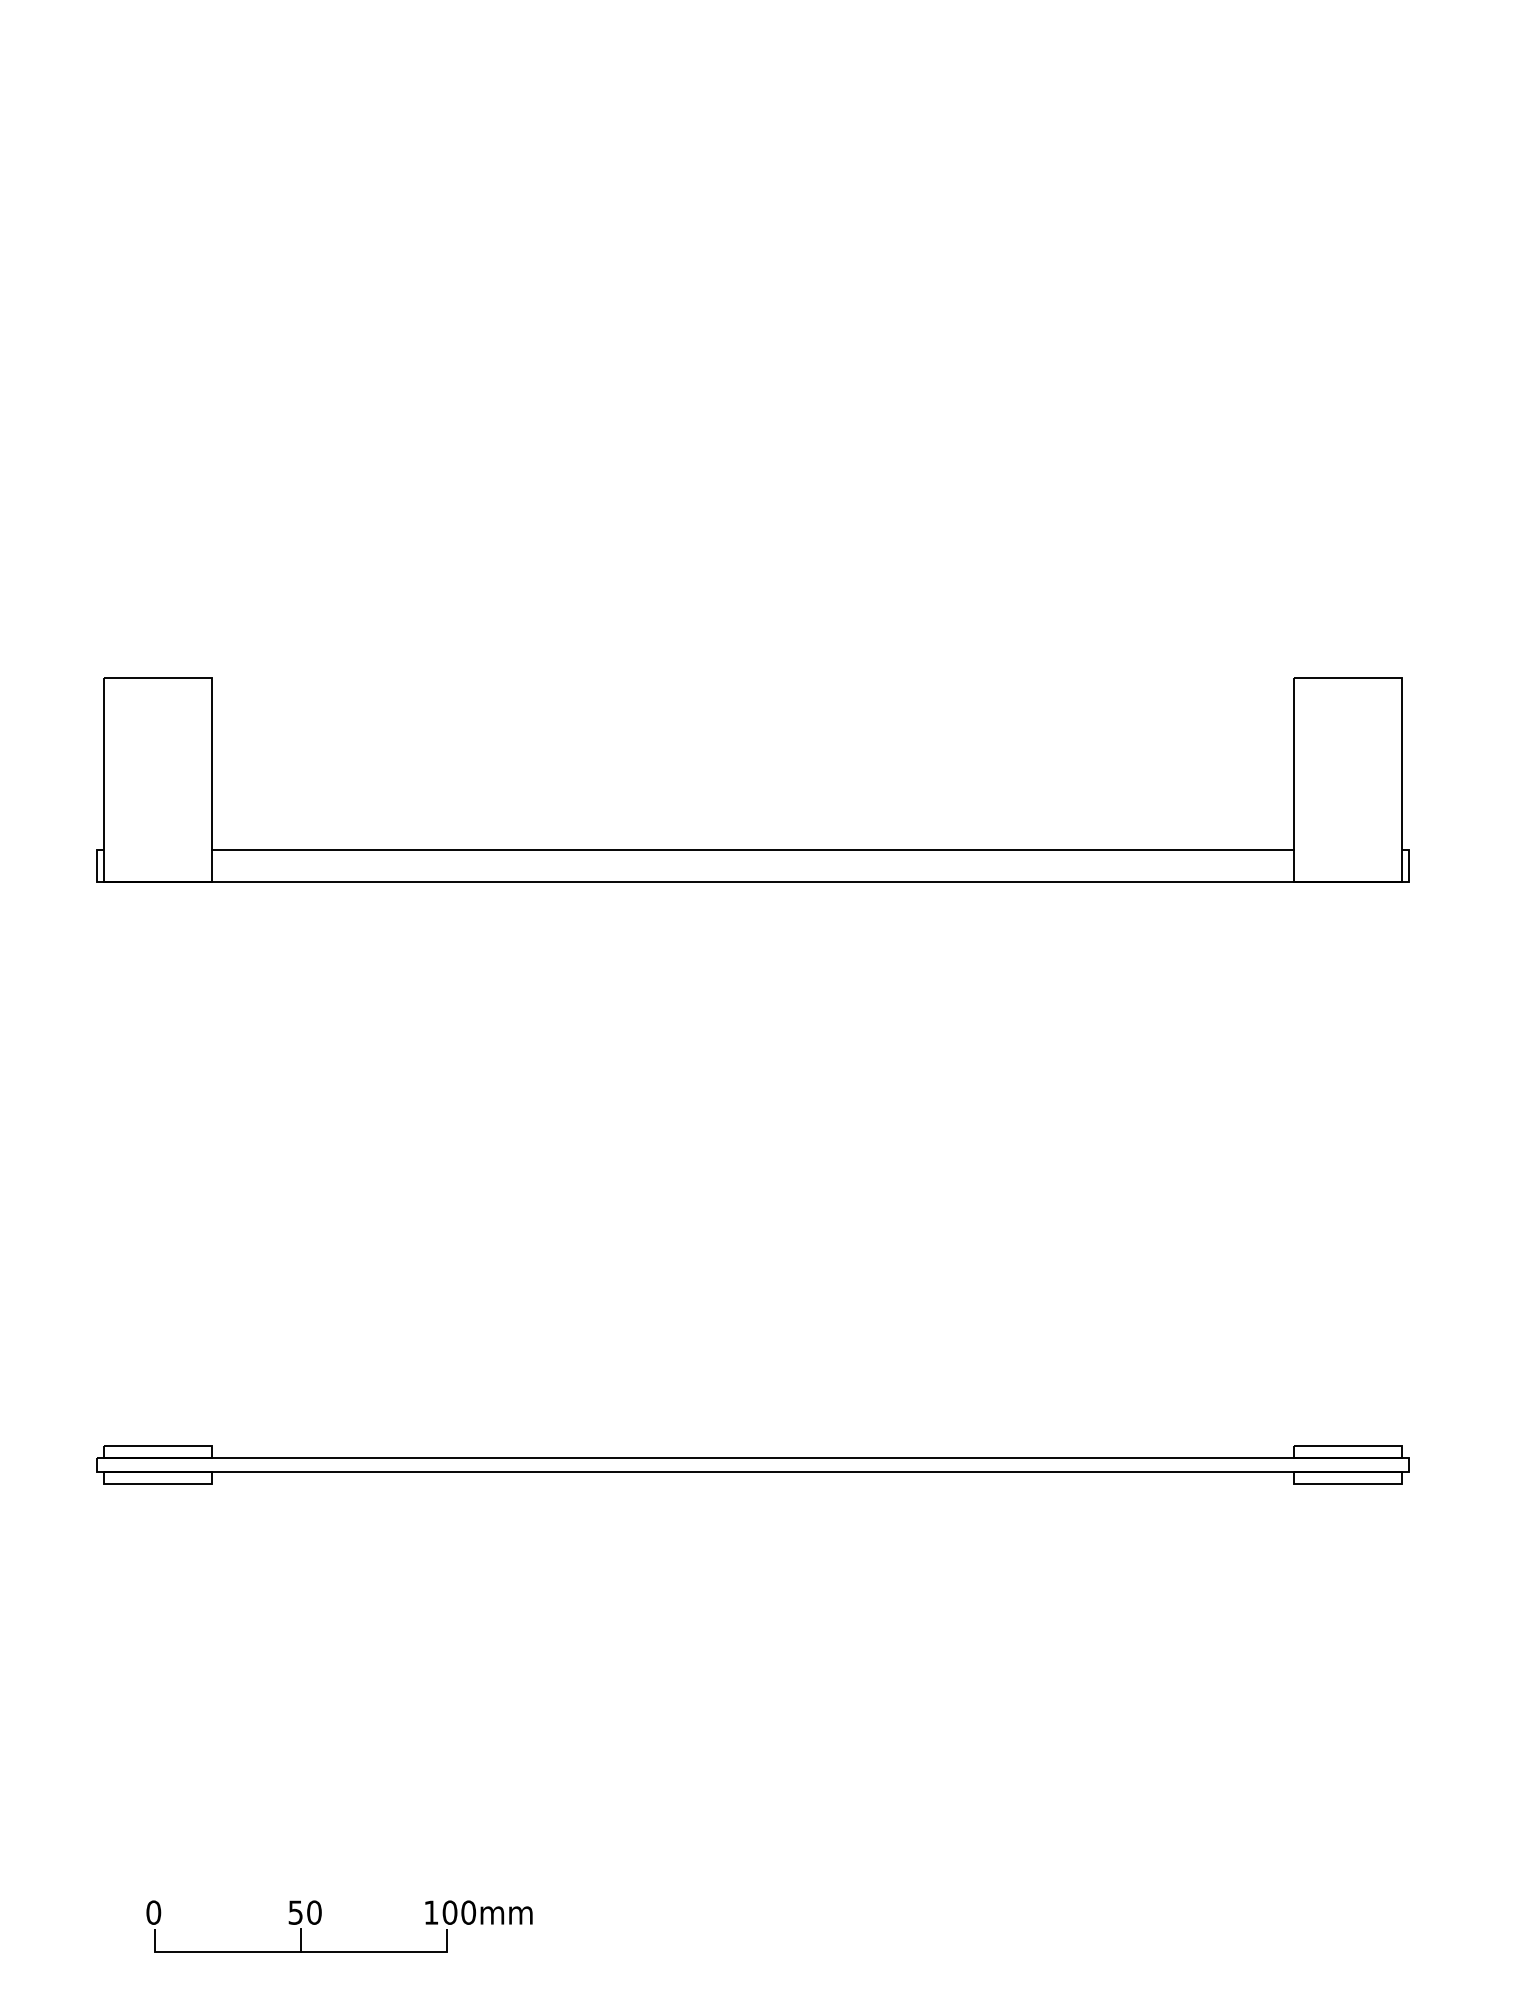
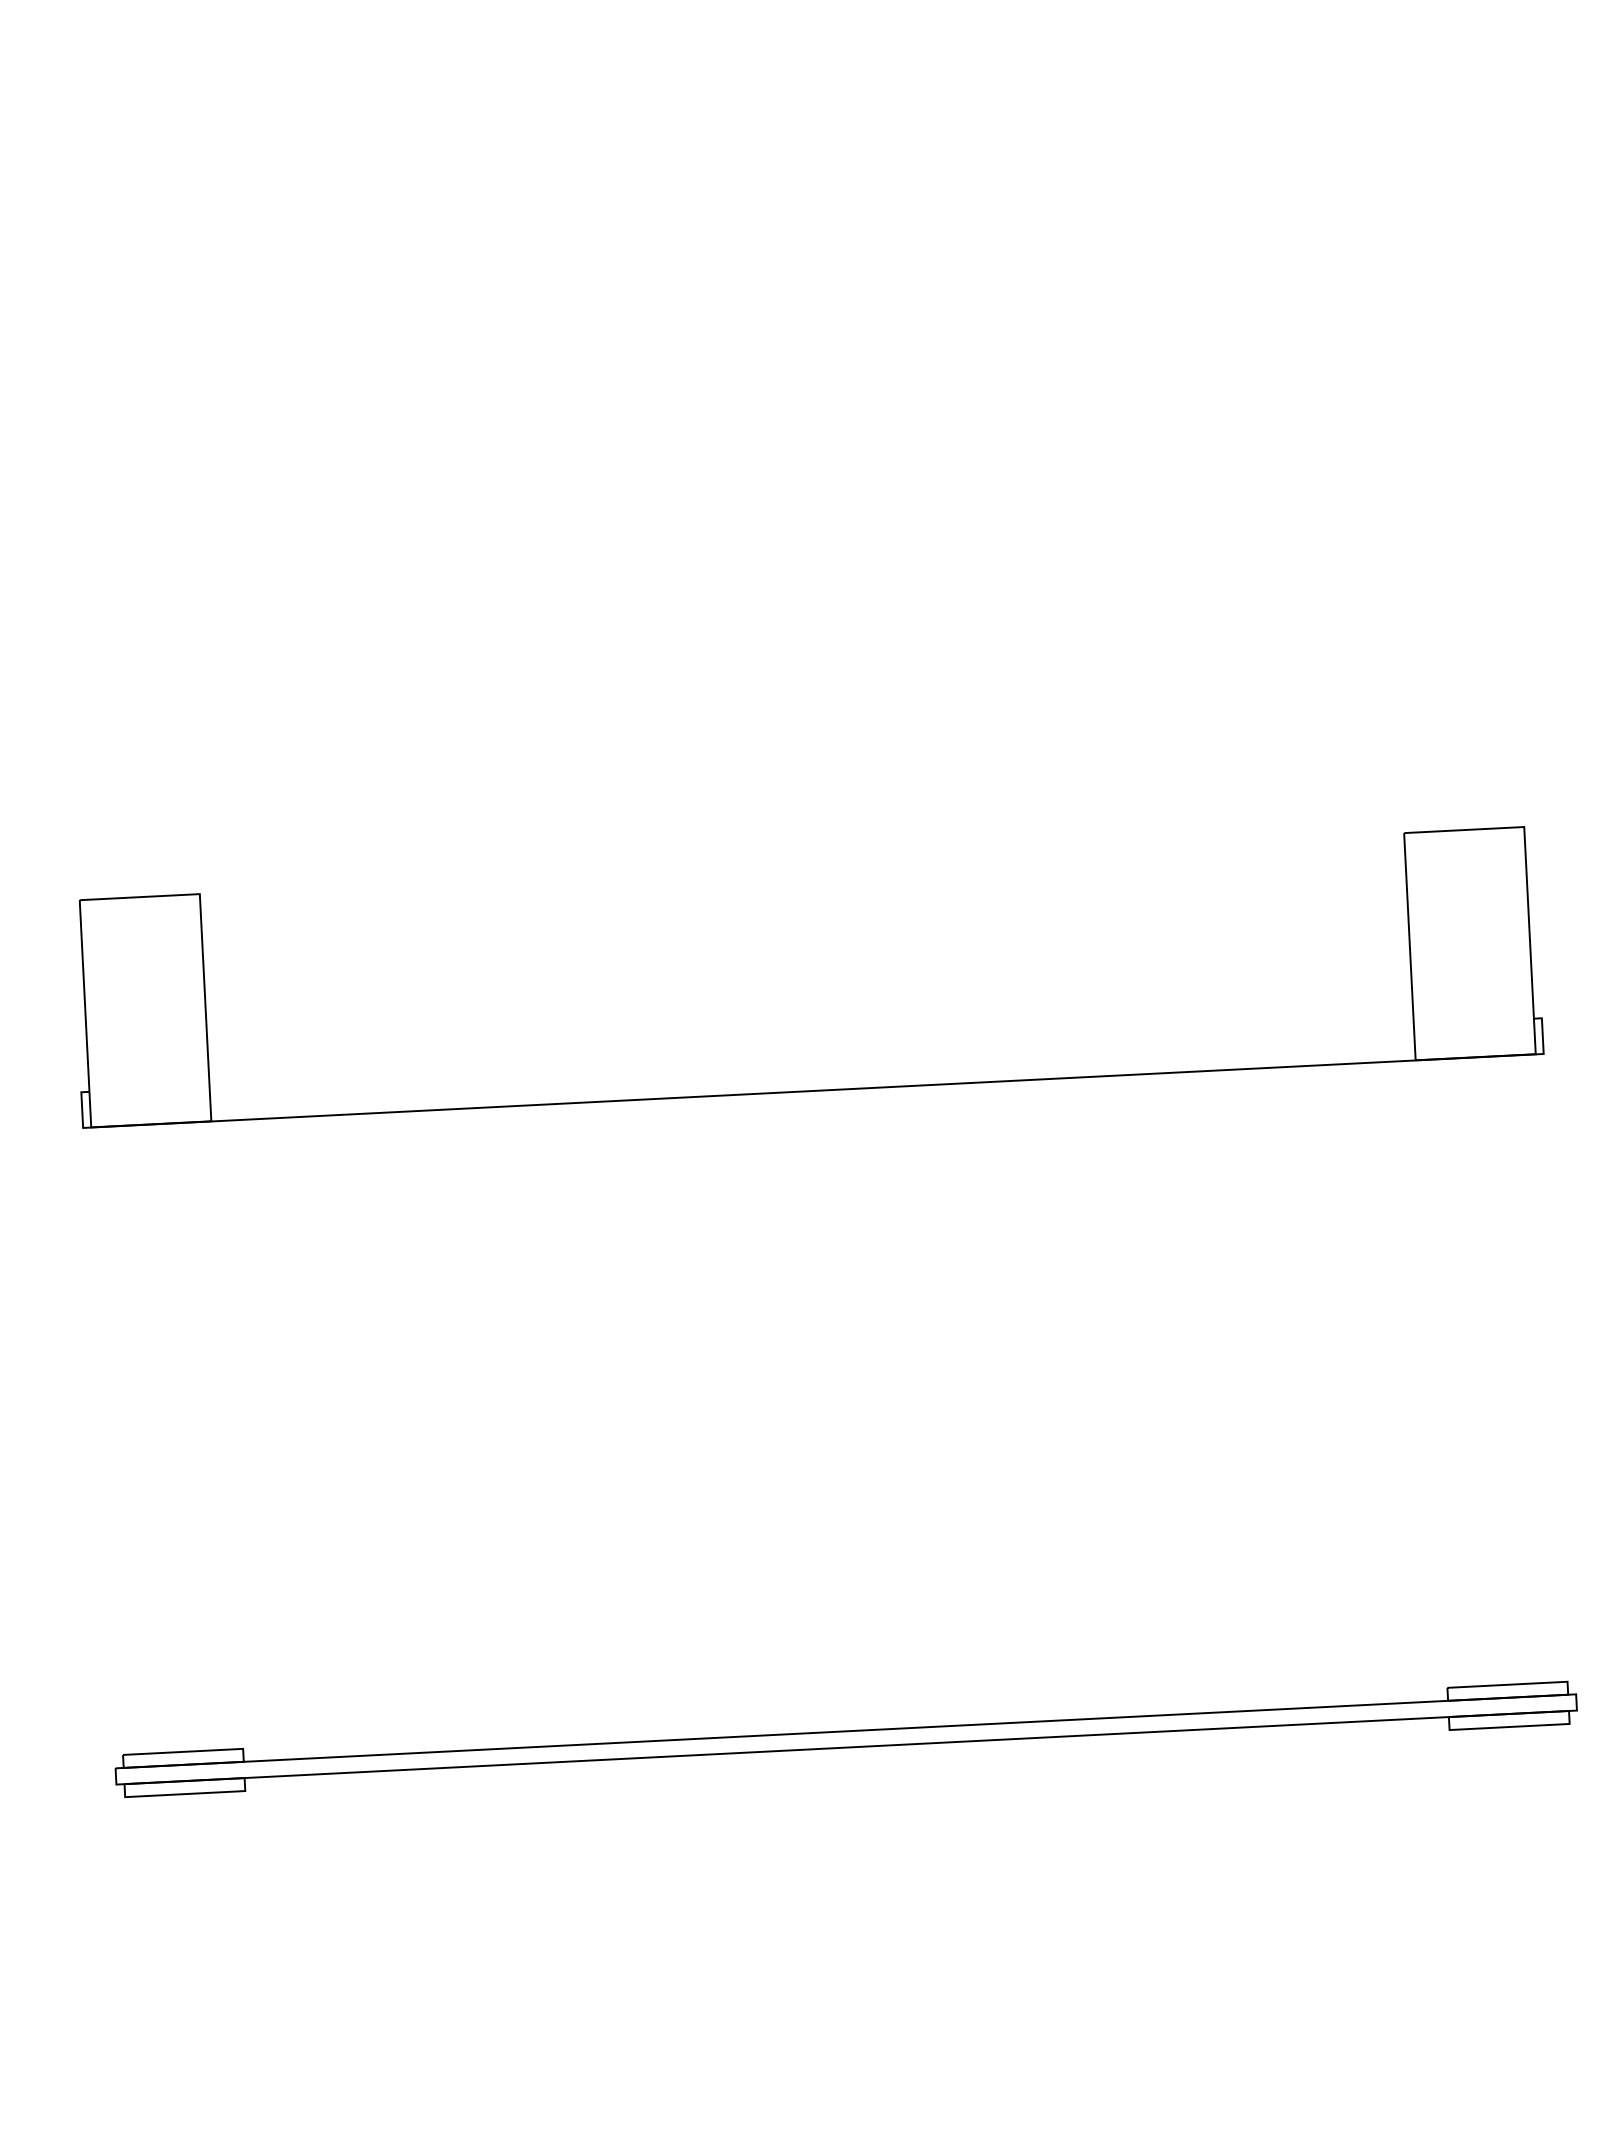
line: (752, 850) -> (811, 1055), removed

